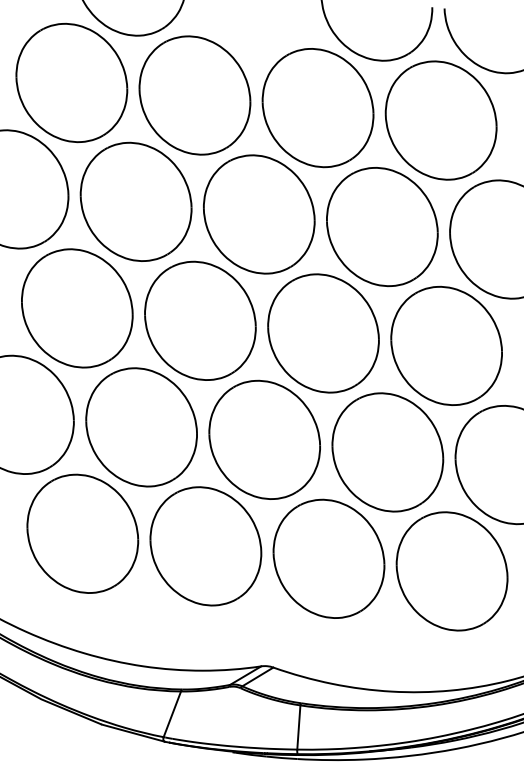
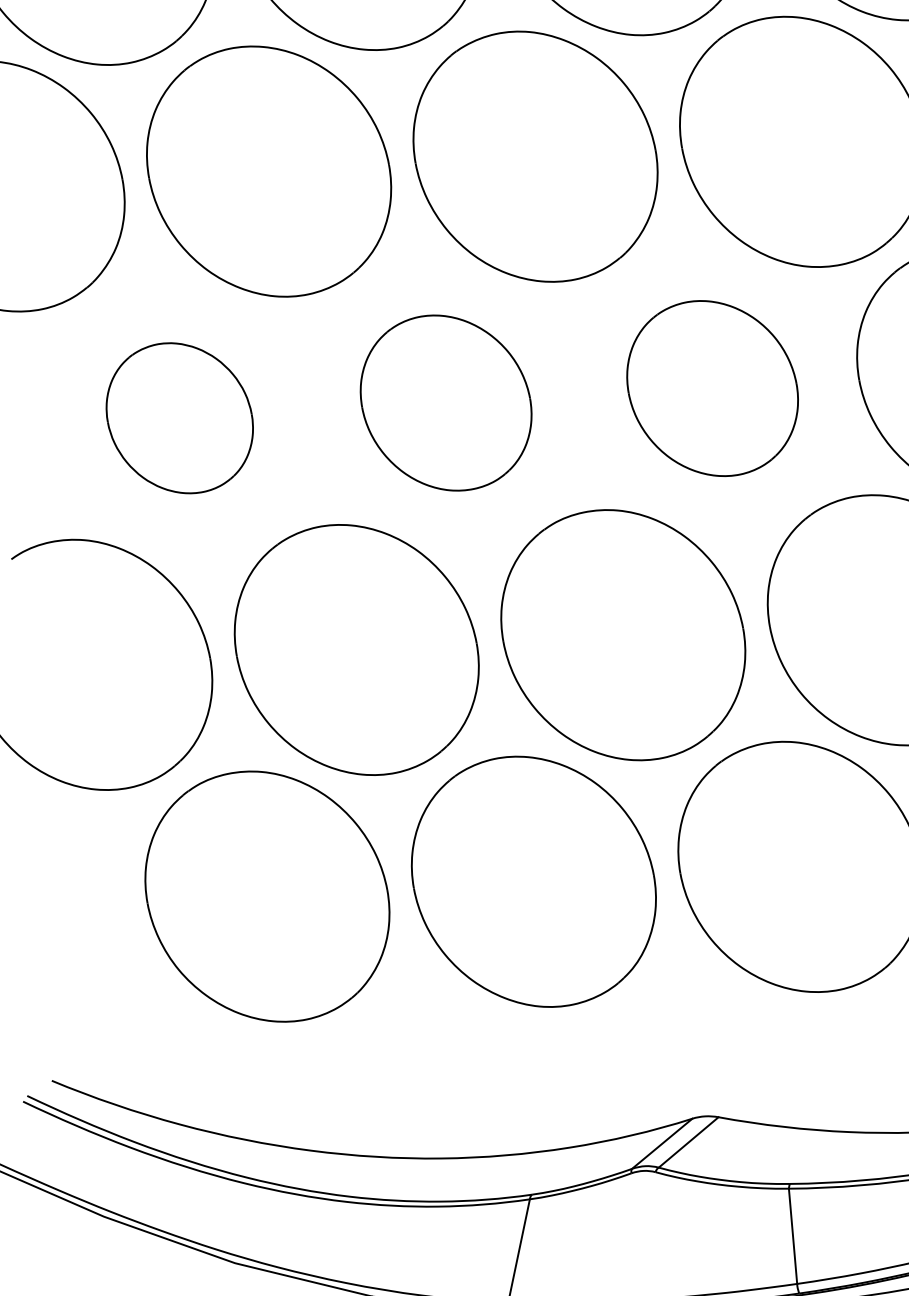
part: (77, 308) -> (180, 418), size x0.6
part: (200, 320) -> (446, 402), size x0.7
part: (323, 333) -> (712, 388), size x0.7

